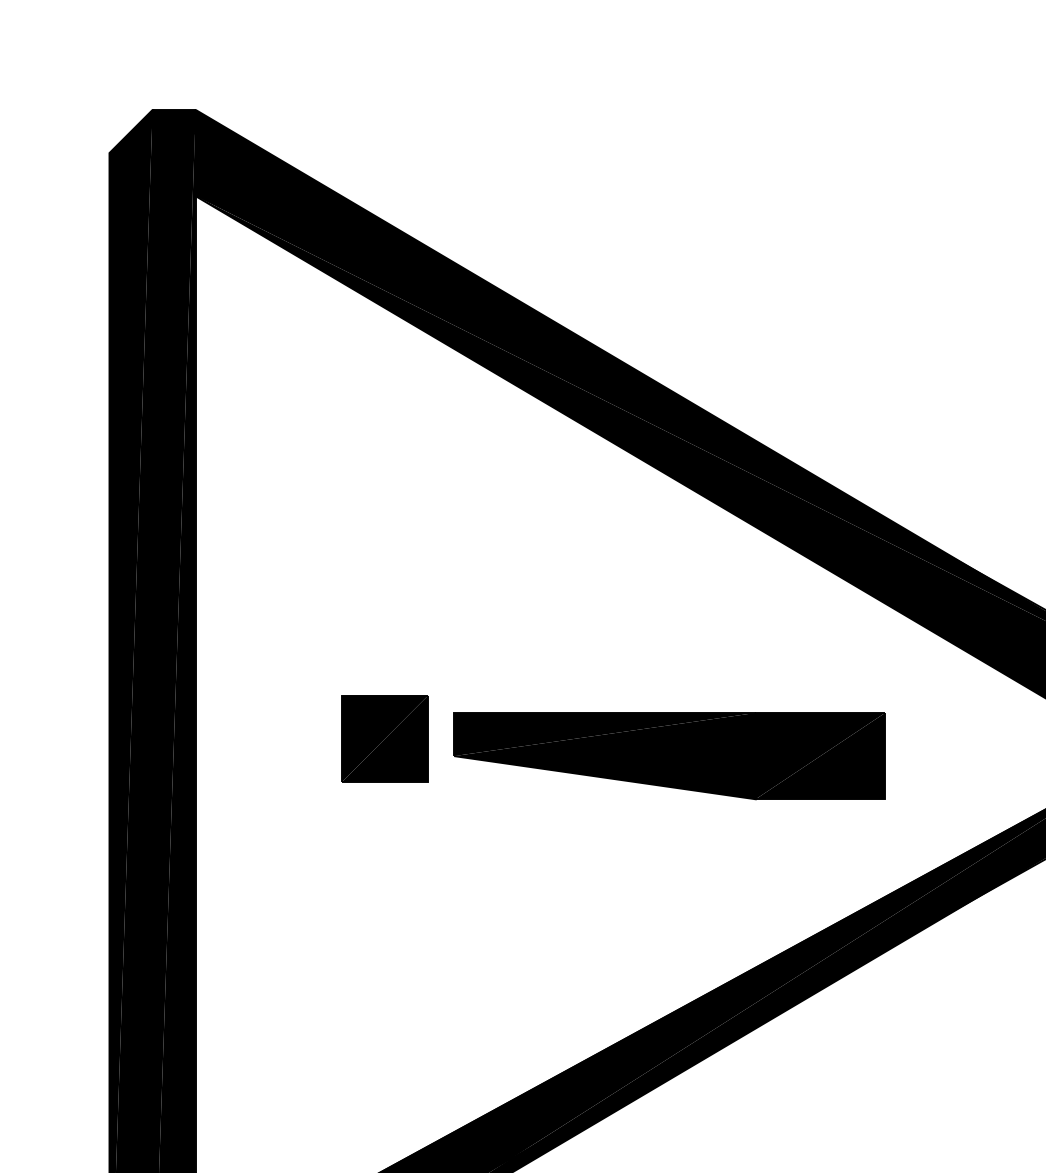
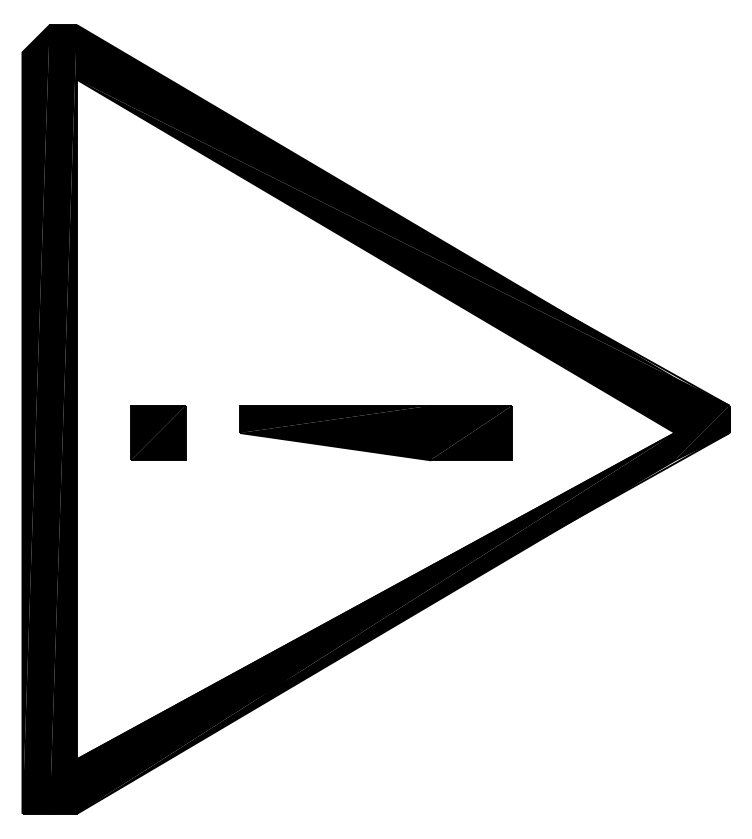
part: (385, 737) -> (158, 432), moved

